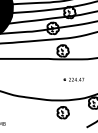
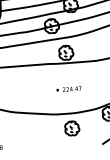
part: (73, 79) -> (68, 89), moved

